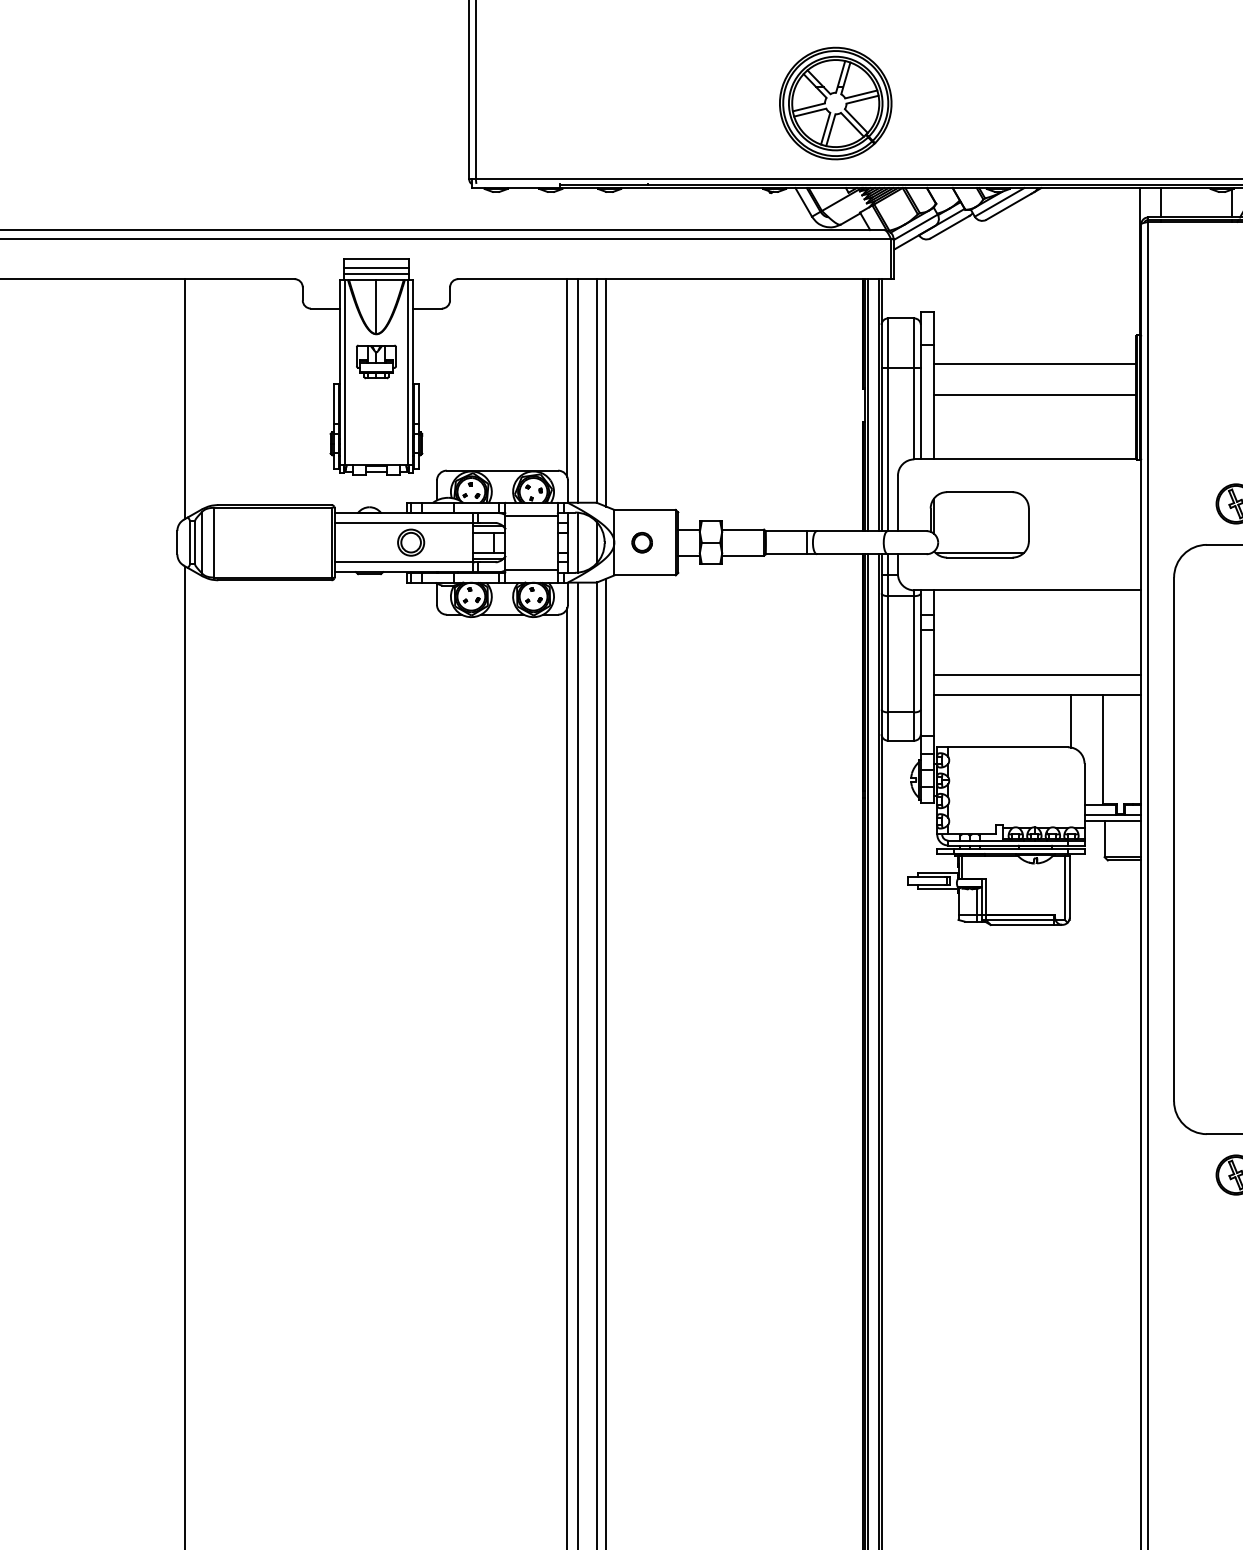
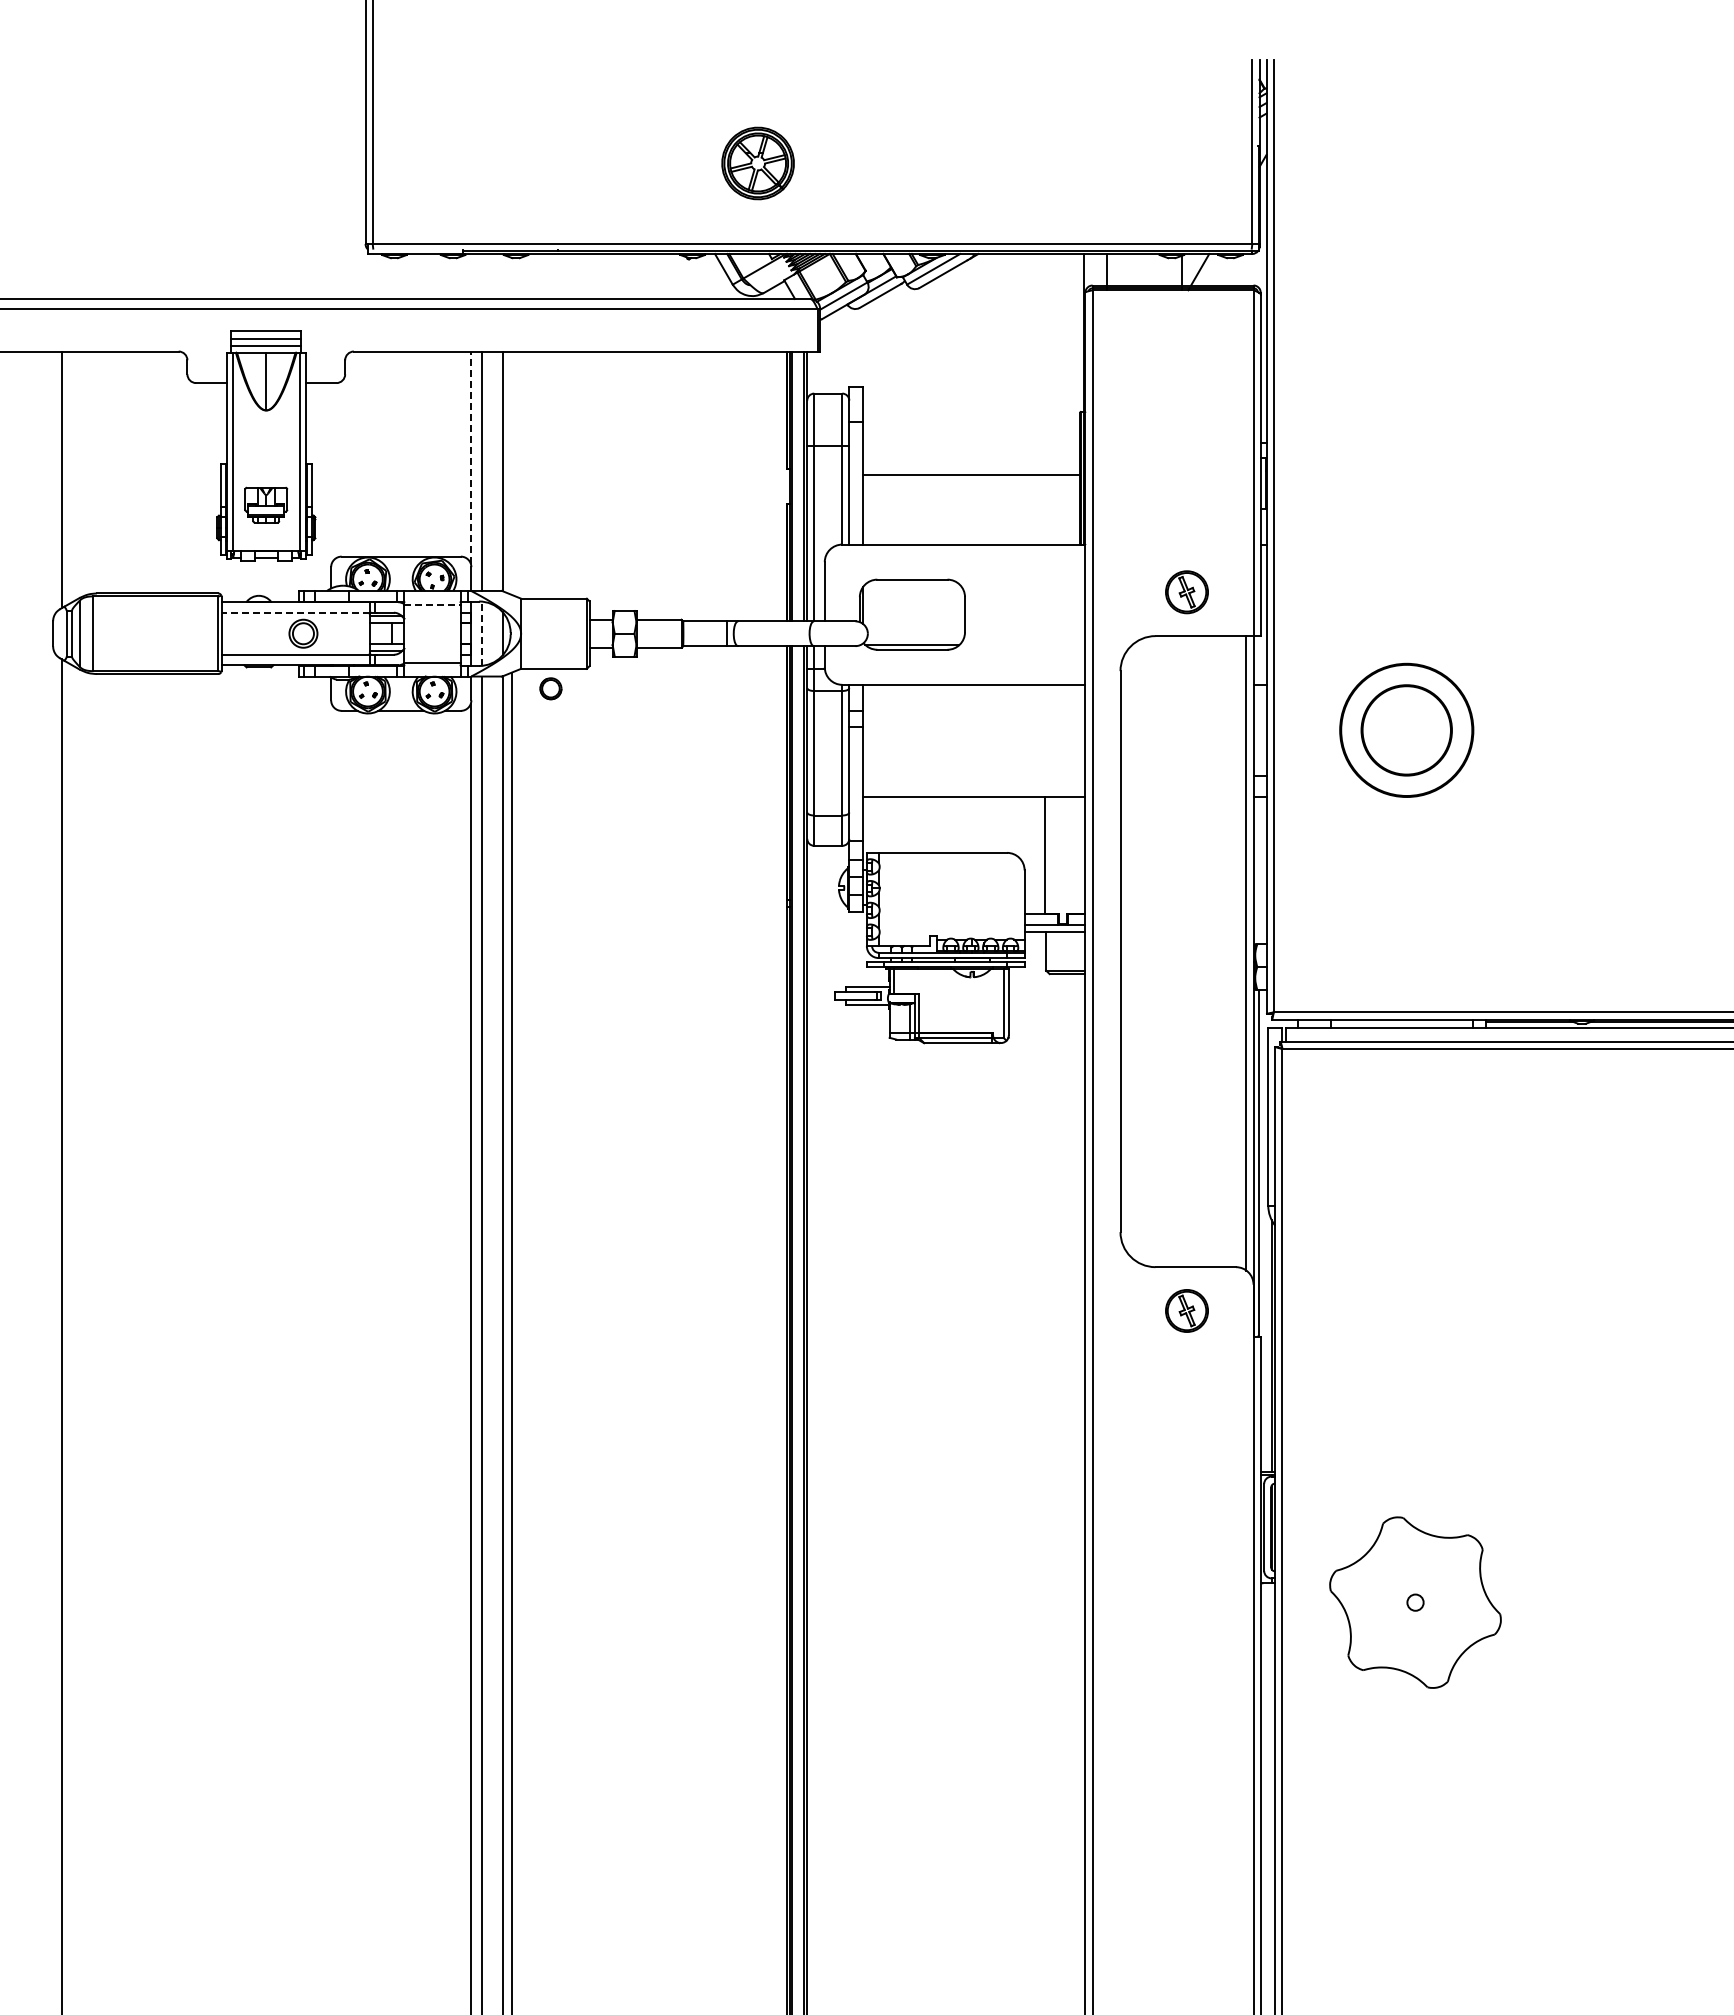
part: (835, 103) -> (757, 163), size x0.6
part: (376, 361) -> (266, 504), moved
line: (1034, 364) -> (971, 442), removed
line: (567, 378) -> (470, 457), solid -> dashed
line: (606, 393) -> (512, 473), removed
line: (531, 516) -> (432, 605), solid -> dashed
line: (403, 522) -> (295, 612), solid -> dashed
line: (577, 542) -> (481, 633), solid -> dashed
part: (641, 542) -> (550, 688), moved
line: (1037, 675) -> (974, 775), removed
line: (1071, 720) -> (1010, 824), removed

